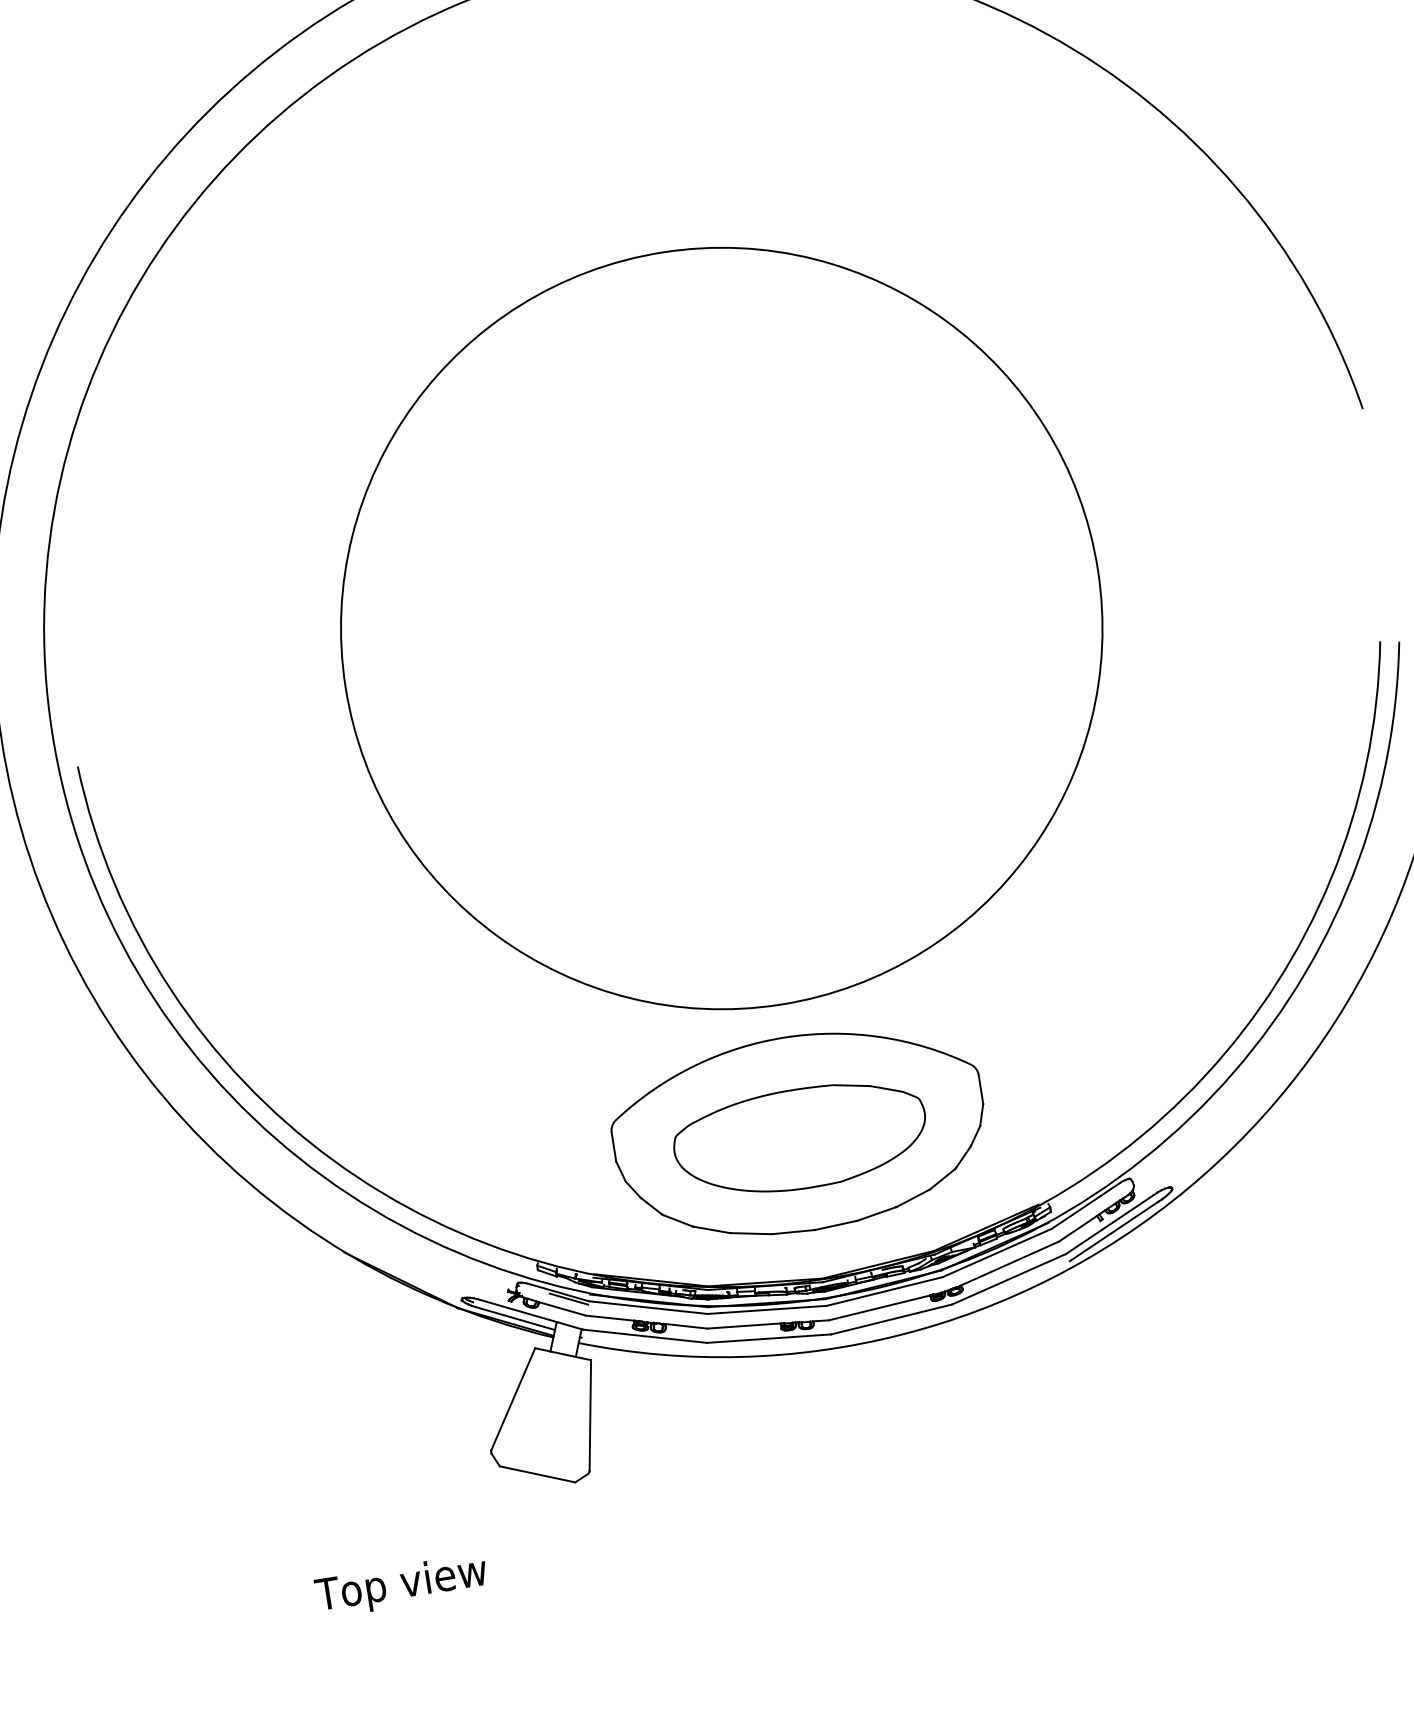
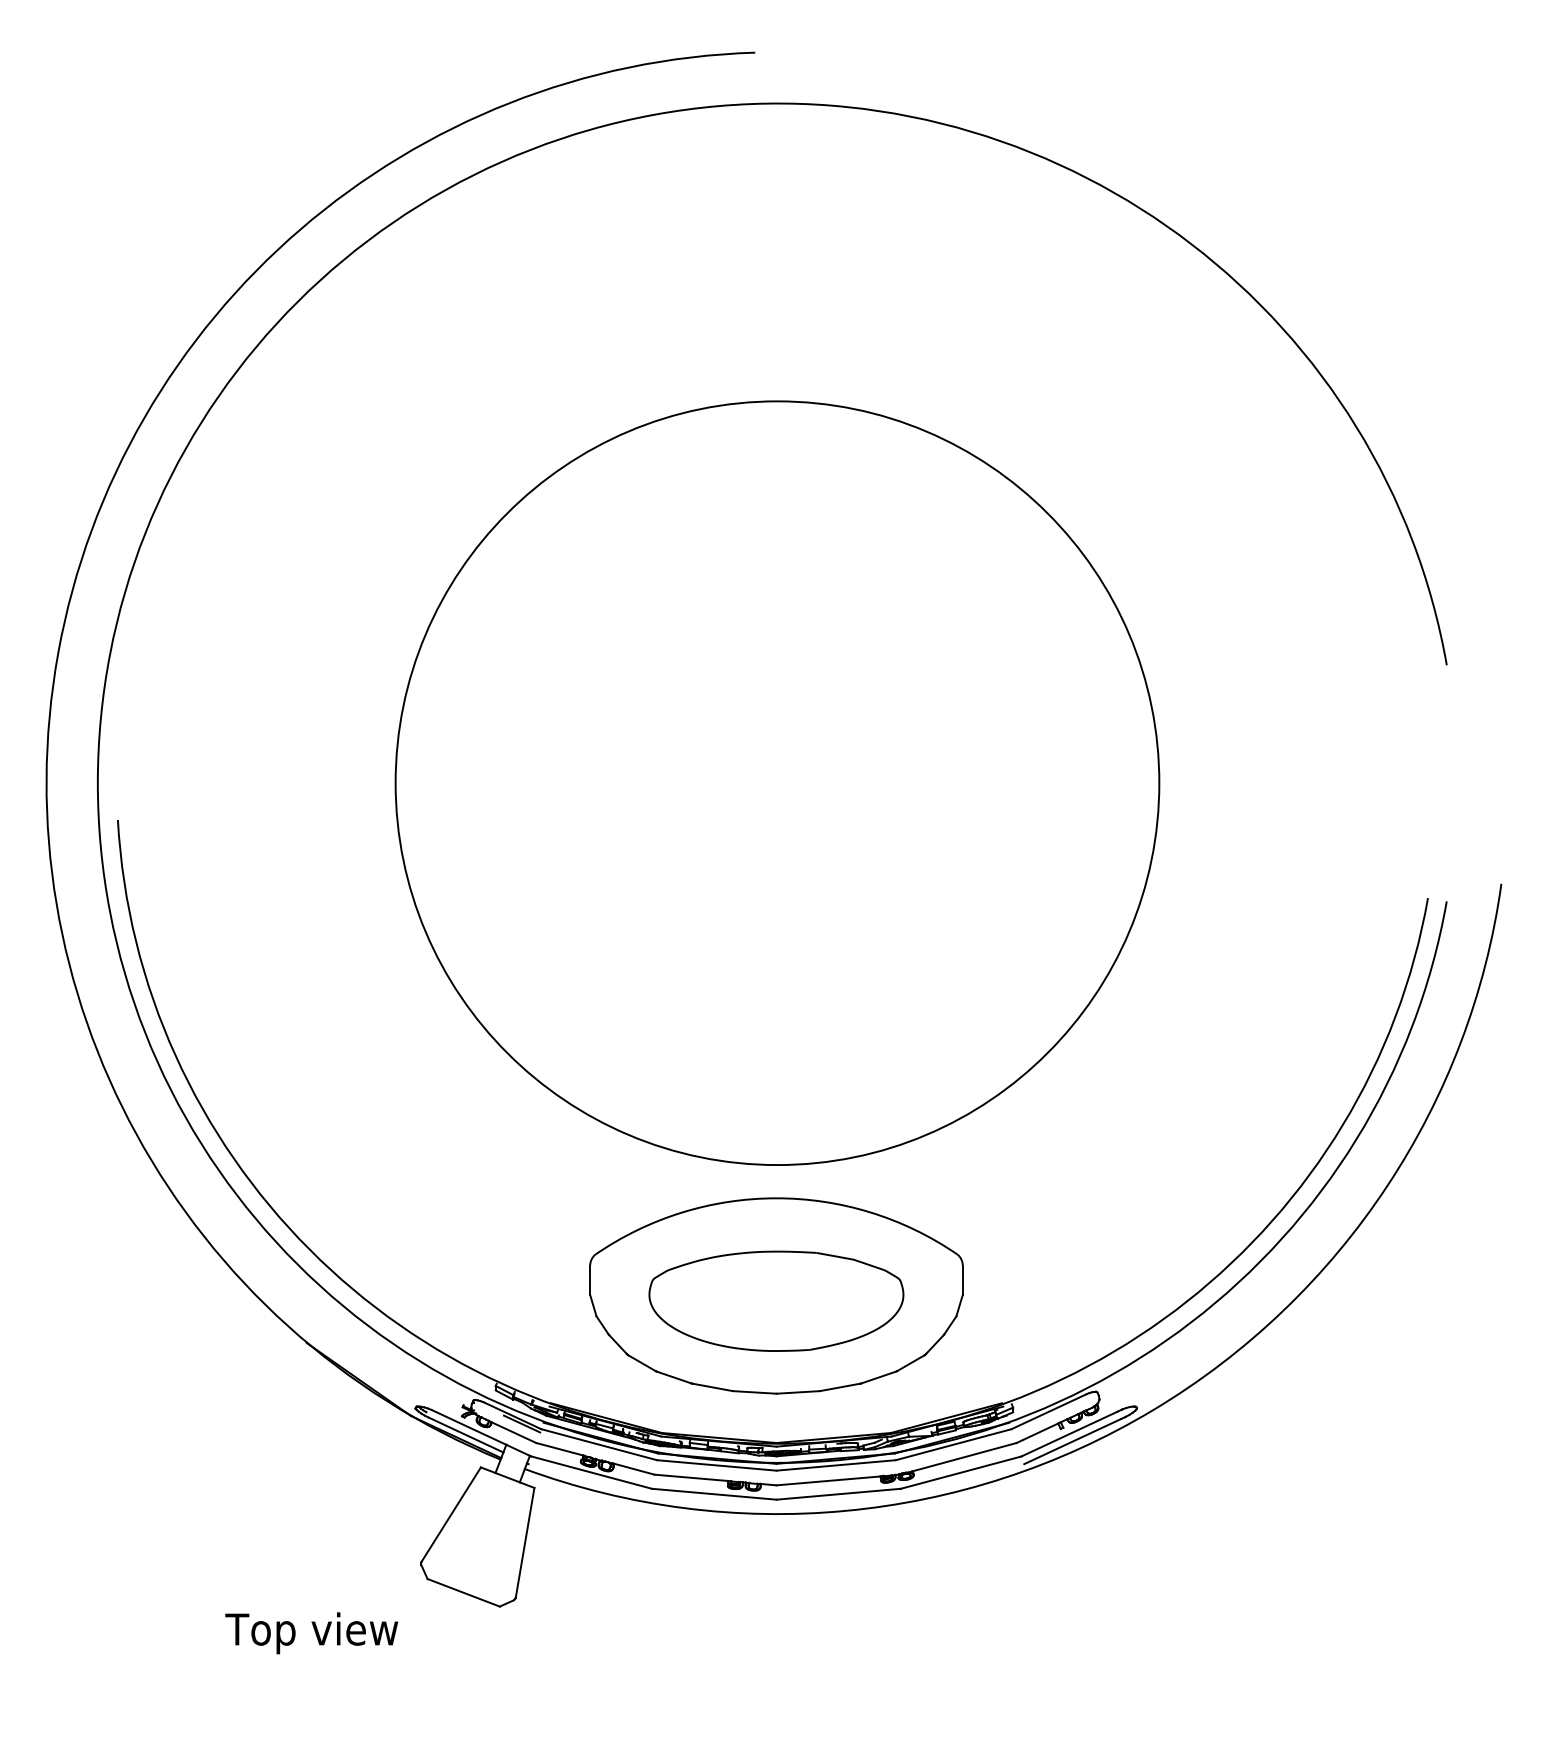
text: (401, 1586) -> (311, 1633), moved

